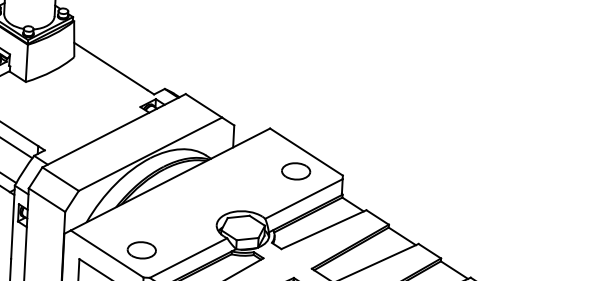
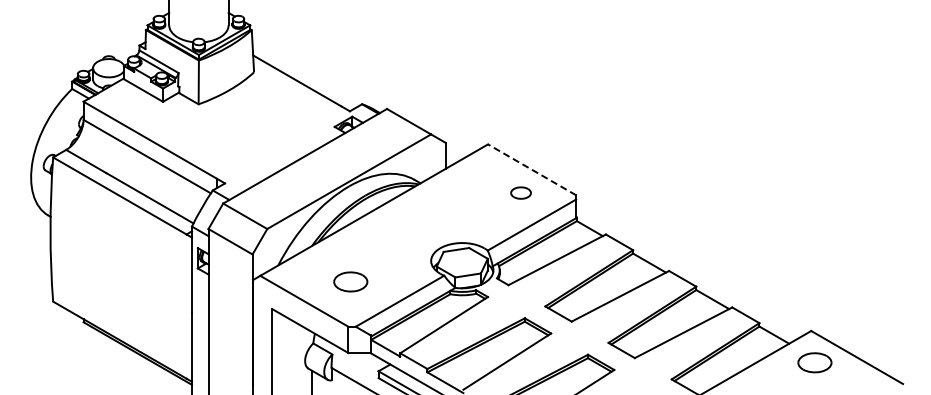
line: (306, 151) -> (532, 169), solid -> dashed
part: (295, 170) -> (520, 192), size x0.6
part: (141, 249) -> (350, 281), moved

